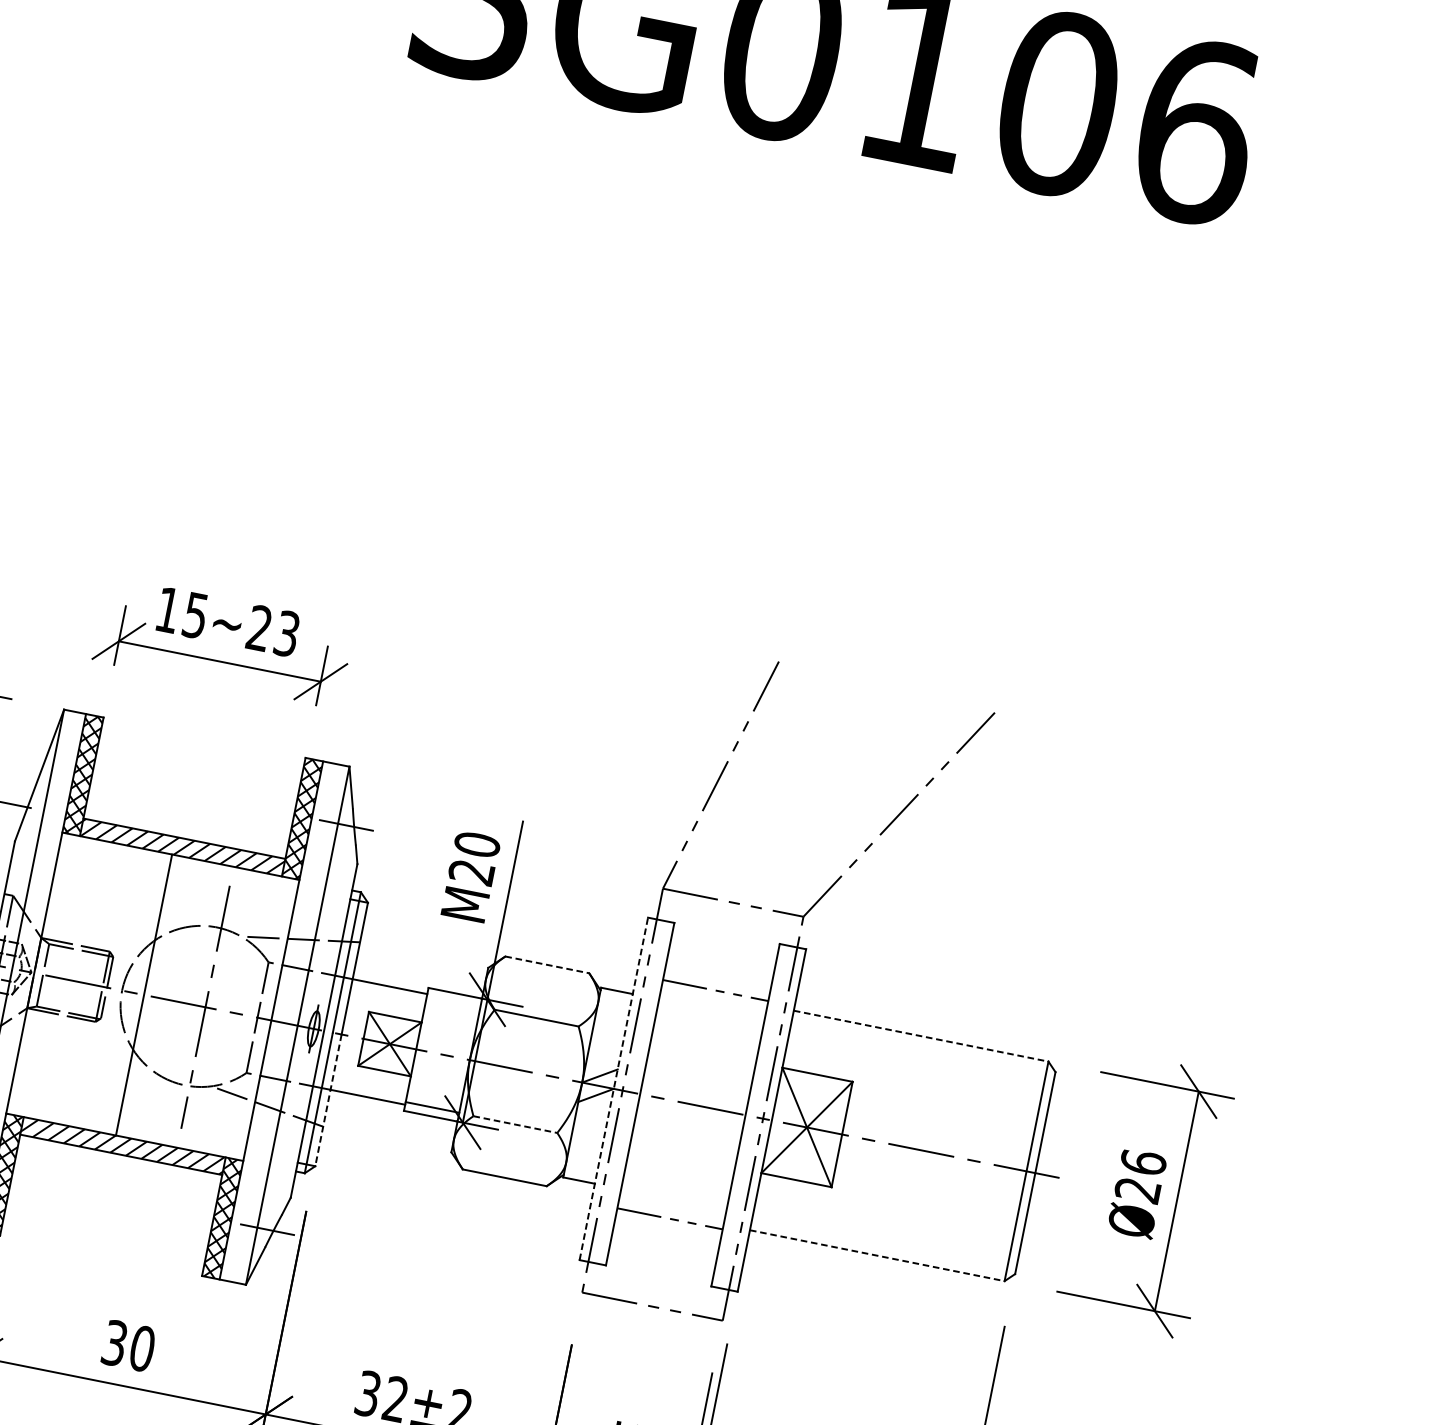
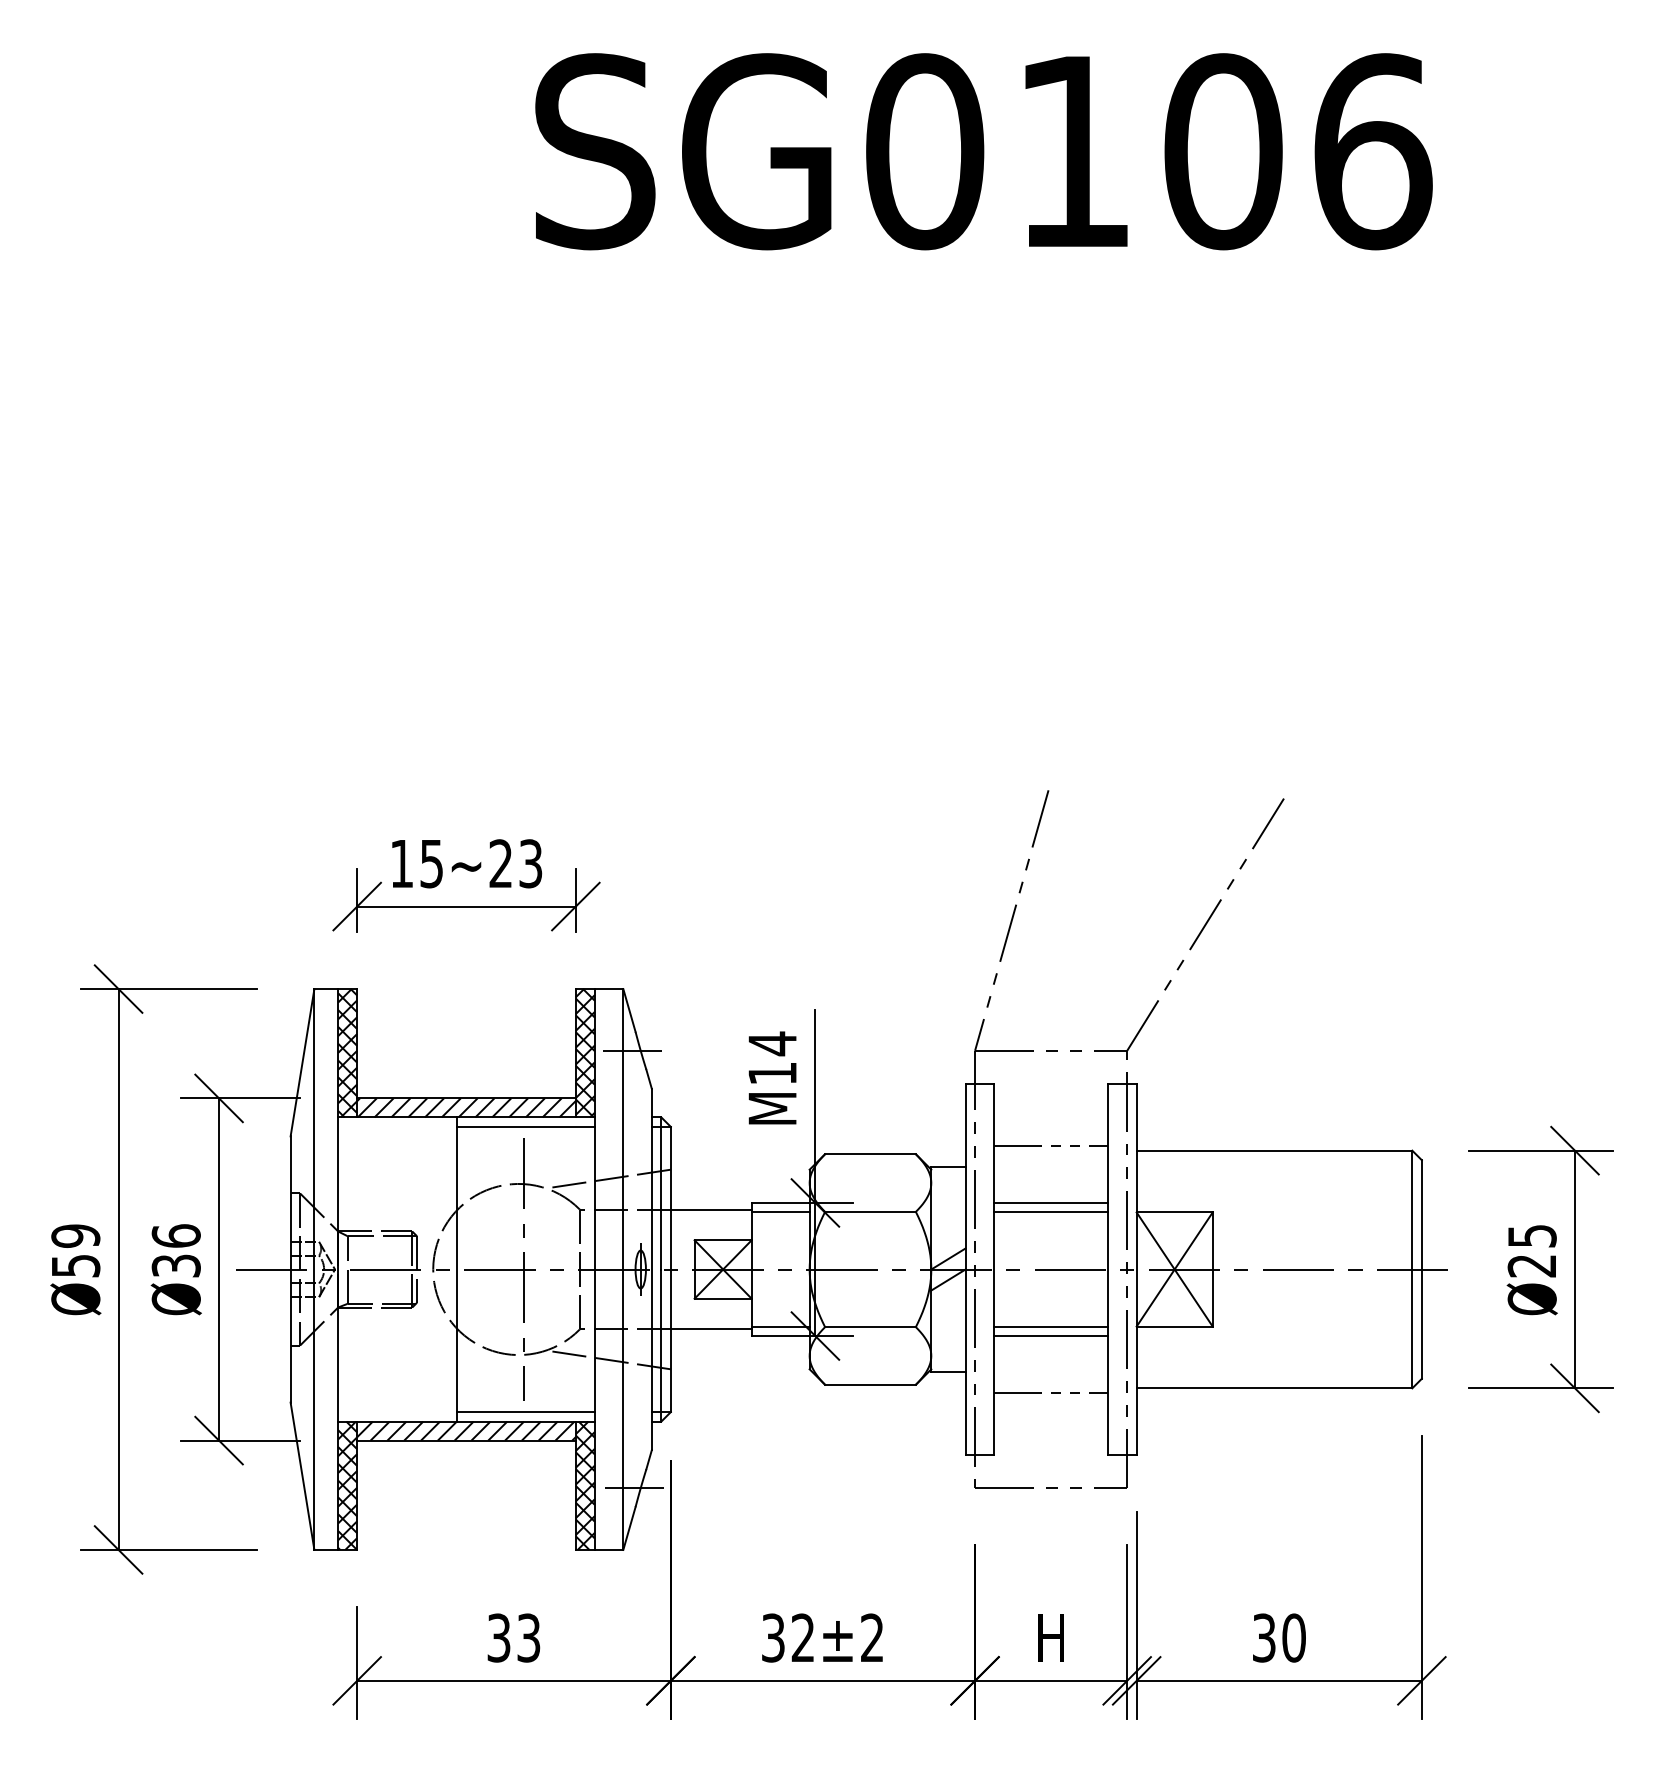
text: (474, 857) -> (772, 1057), M20 -> M14
line: (233, 875) -> (525, 1126), added
line: (547, 965) -> (870, 1154), dashed -> solid
line: (453, 1002) -> (780, 1212), added
line: (921, 1035) -> (1274, 1150), dashed -> solid
line: (705, 1042) -> (1051, 1202), added
line: (703, 1052) -> (1051, 1212), added
line: (613, 1088) -> (965, 1269), dashed -> solid
line: (328, 1100) -> (670, 1341), dashed -> solid
line: (515, 1124) -> (870, 1327), dashed -> solid
line: (180, 1139) -> (525, 1412), added
line: (682, 1157) -> (1051, 1326), added
text: (1142, 1161) -> (1531, 1235), Ø26 -> Ø25
line: (680, 1166) -> (1051, 1336), added
line: (877, 1255) -> (1274, 1388), dashed -> solid
text: (142, 1348) -> (528, 1637), 30 -> 33

